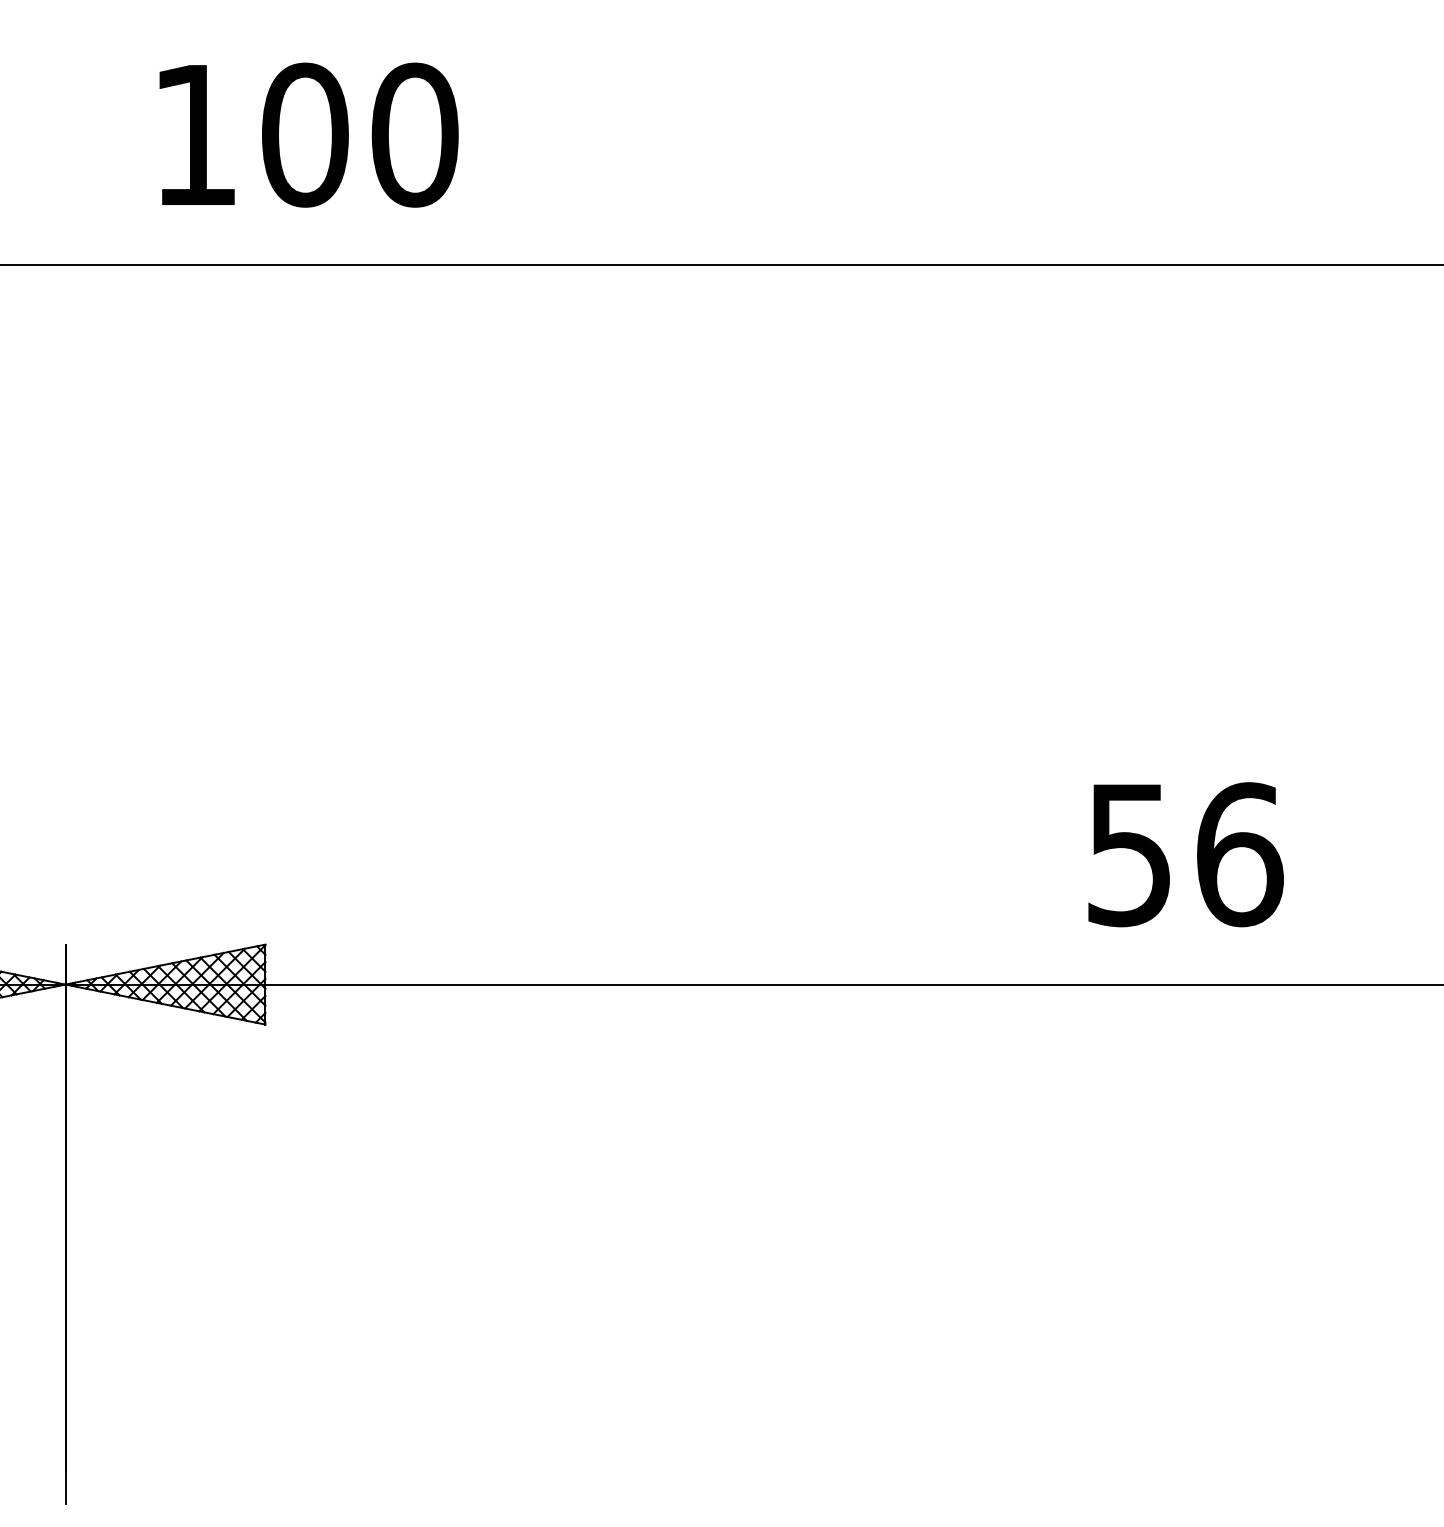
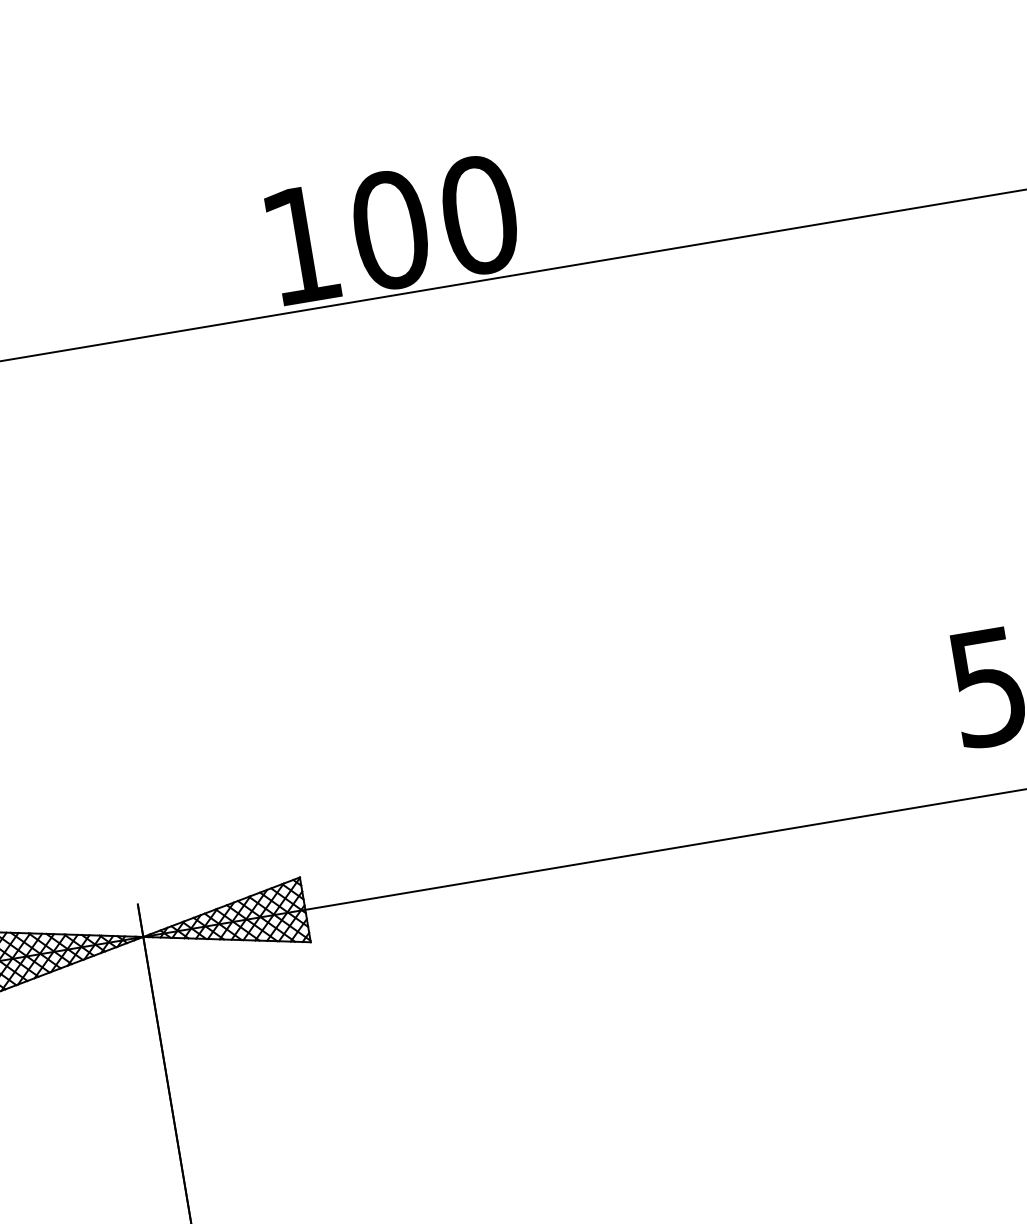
text: (308, 134) -> (393, 229), moved

